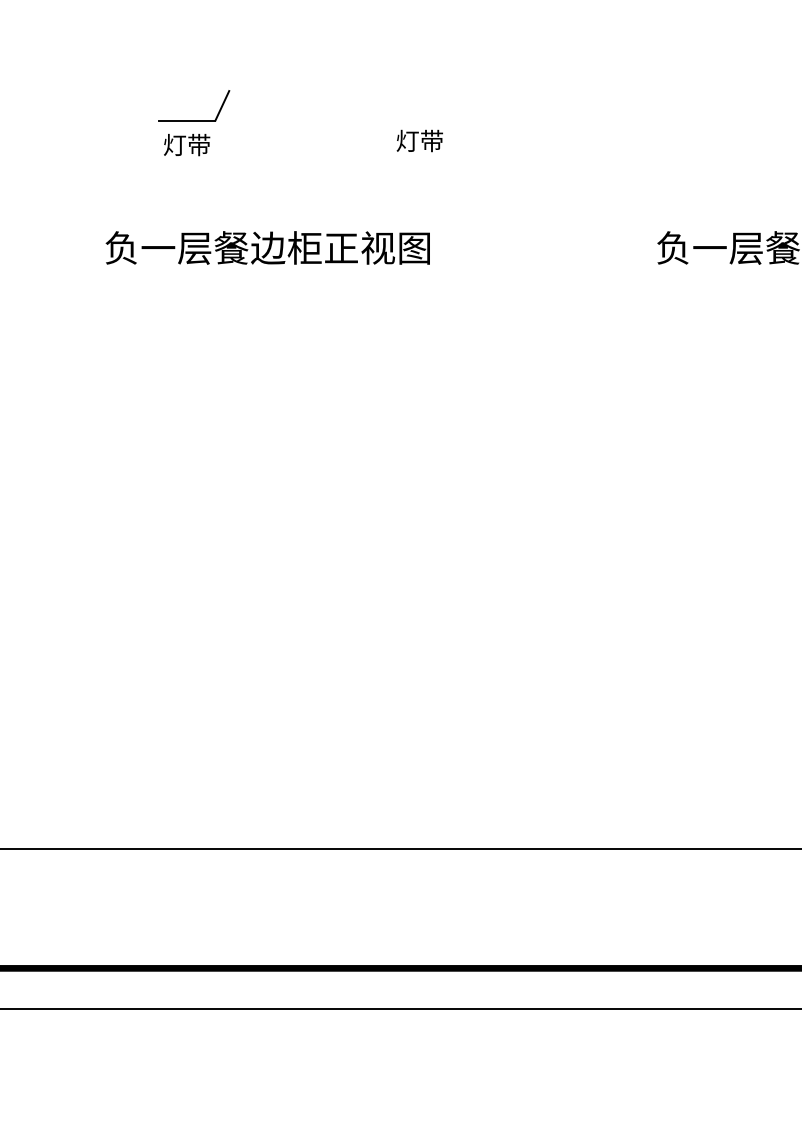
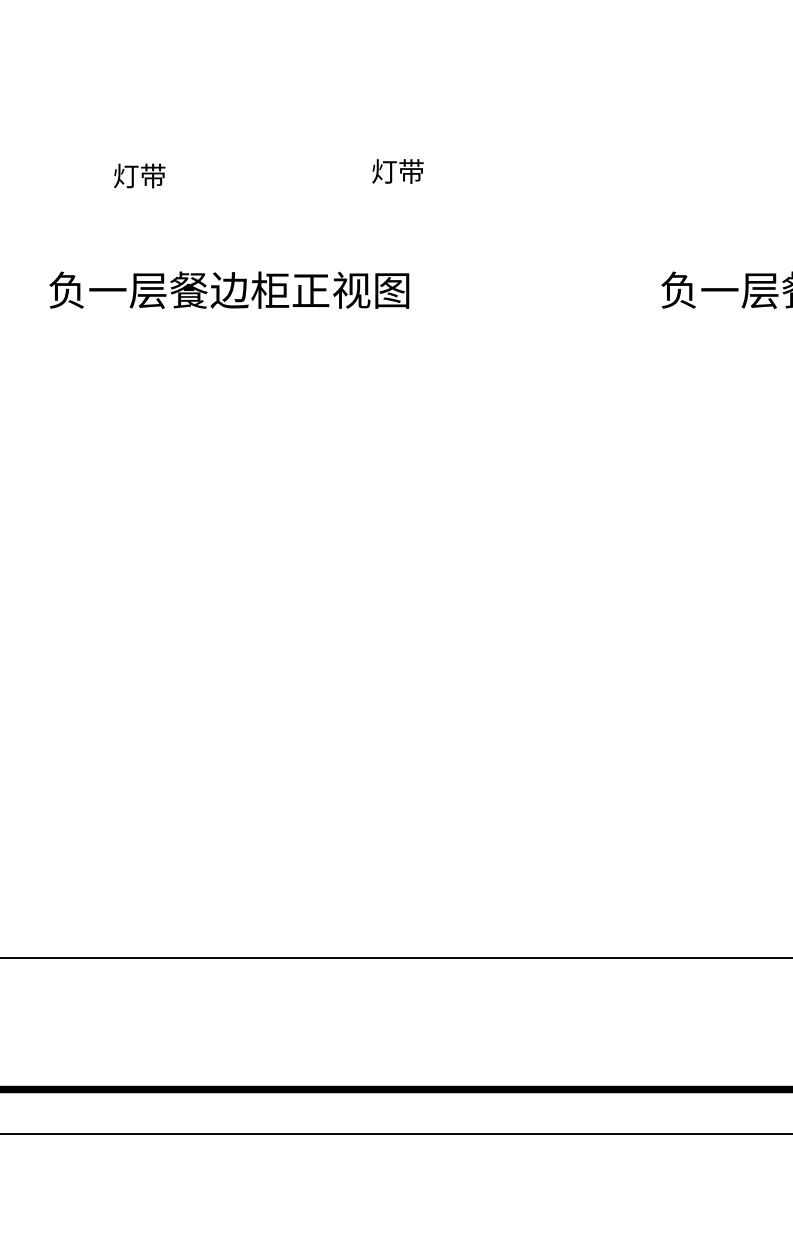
part: (194, 120) -> (147, 148), removed

